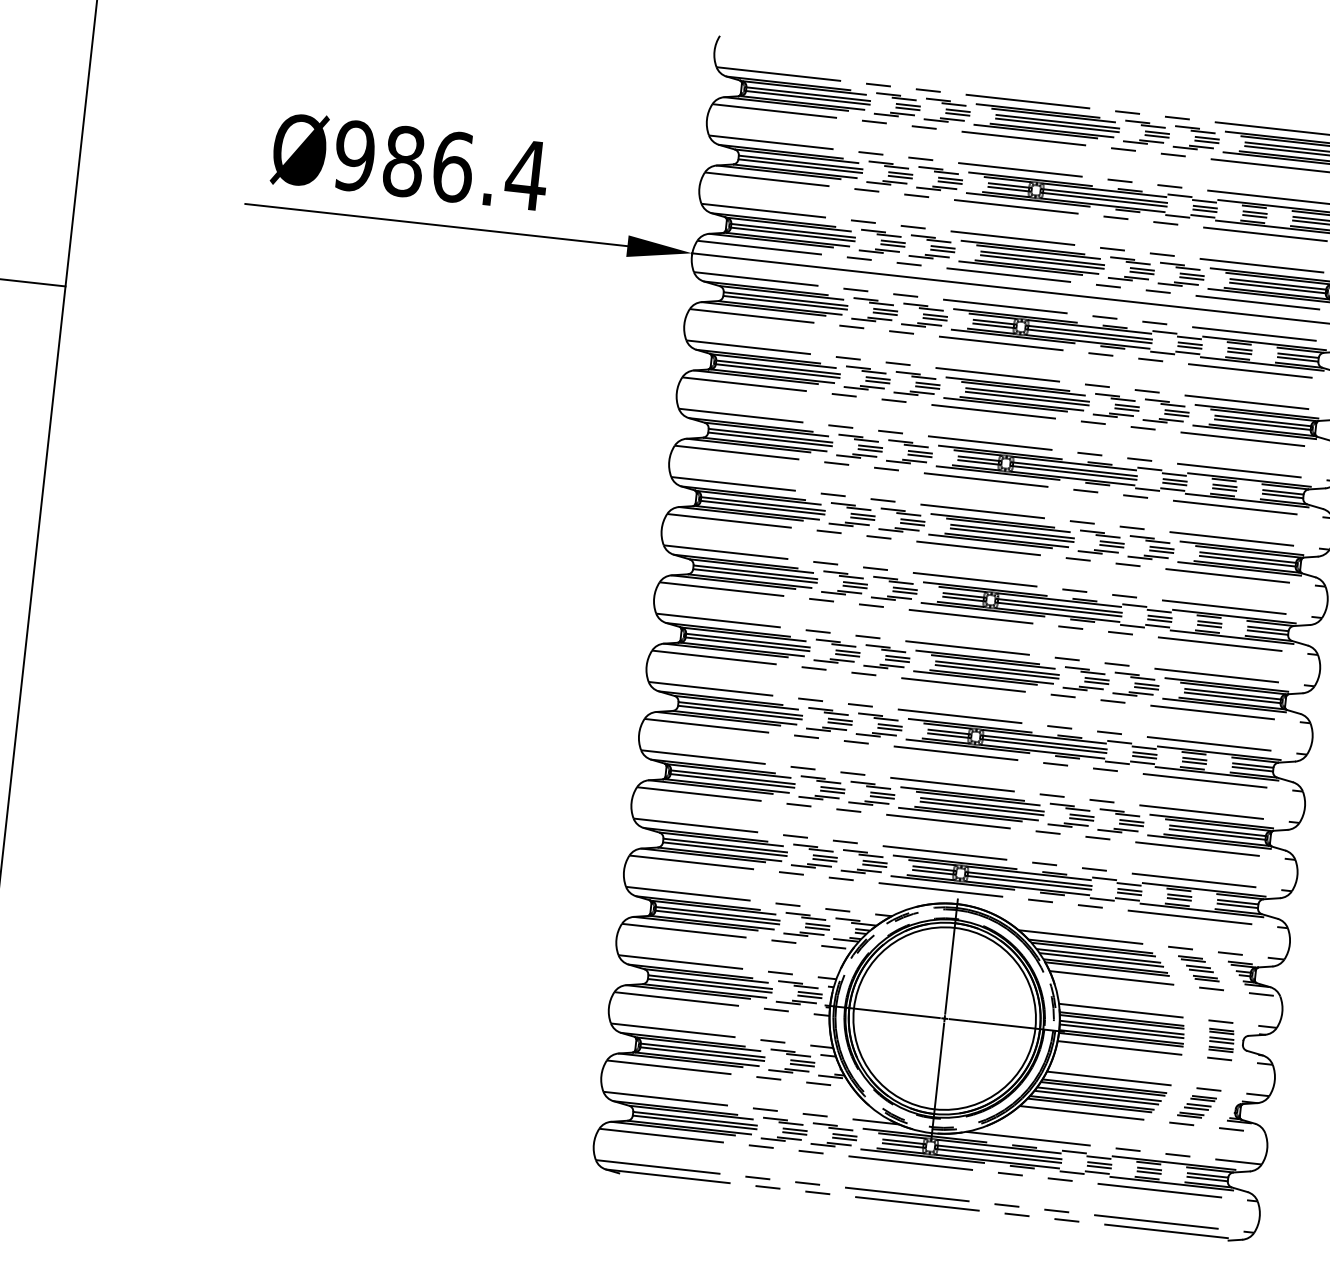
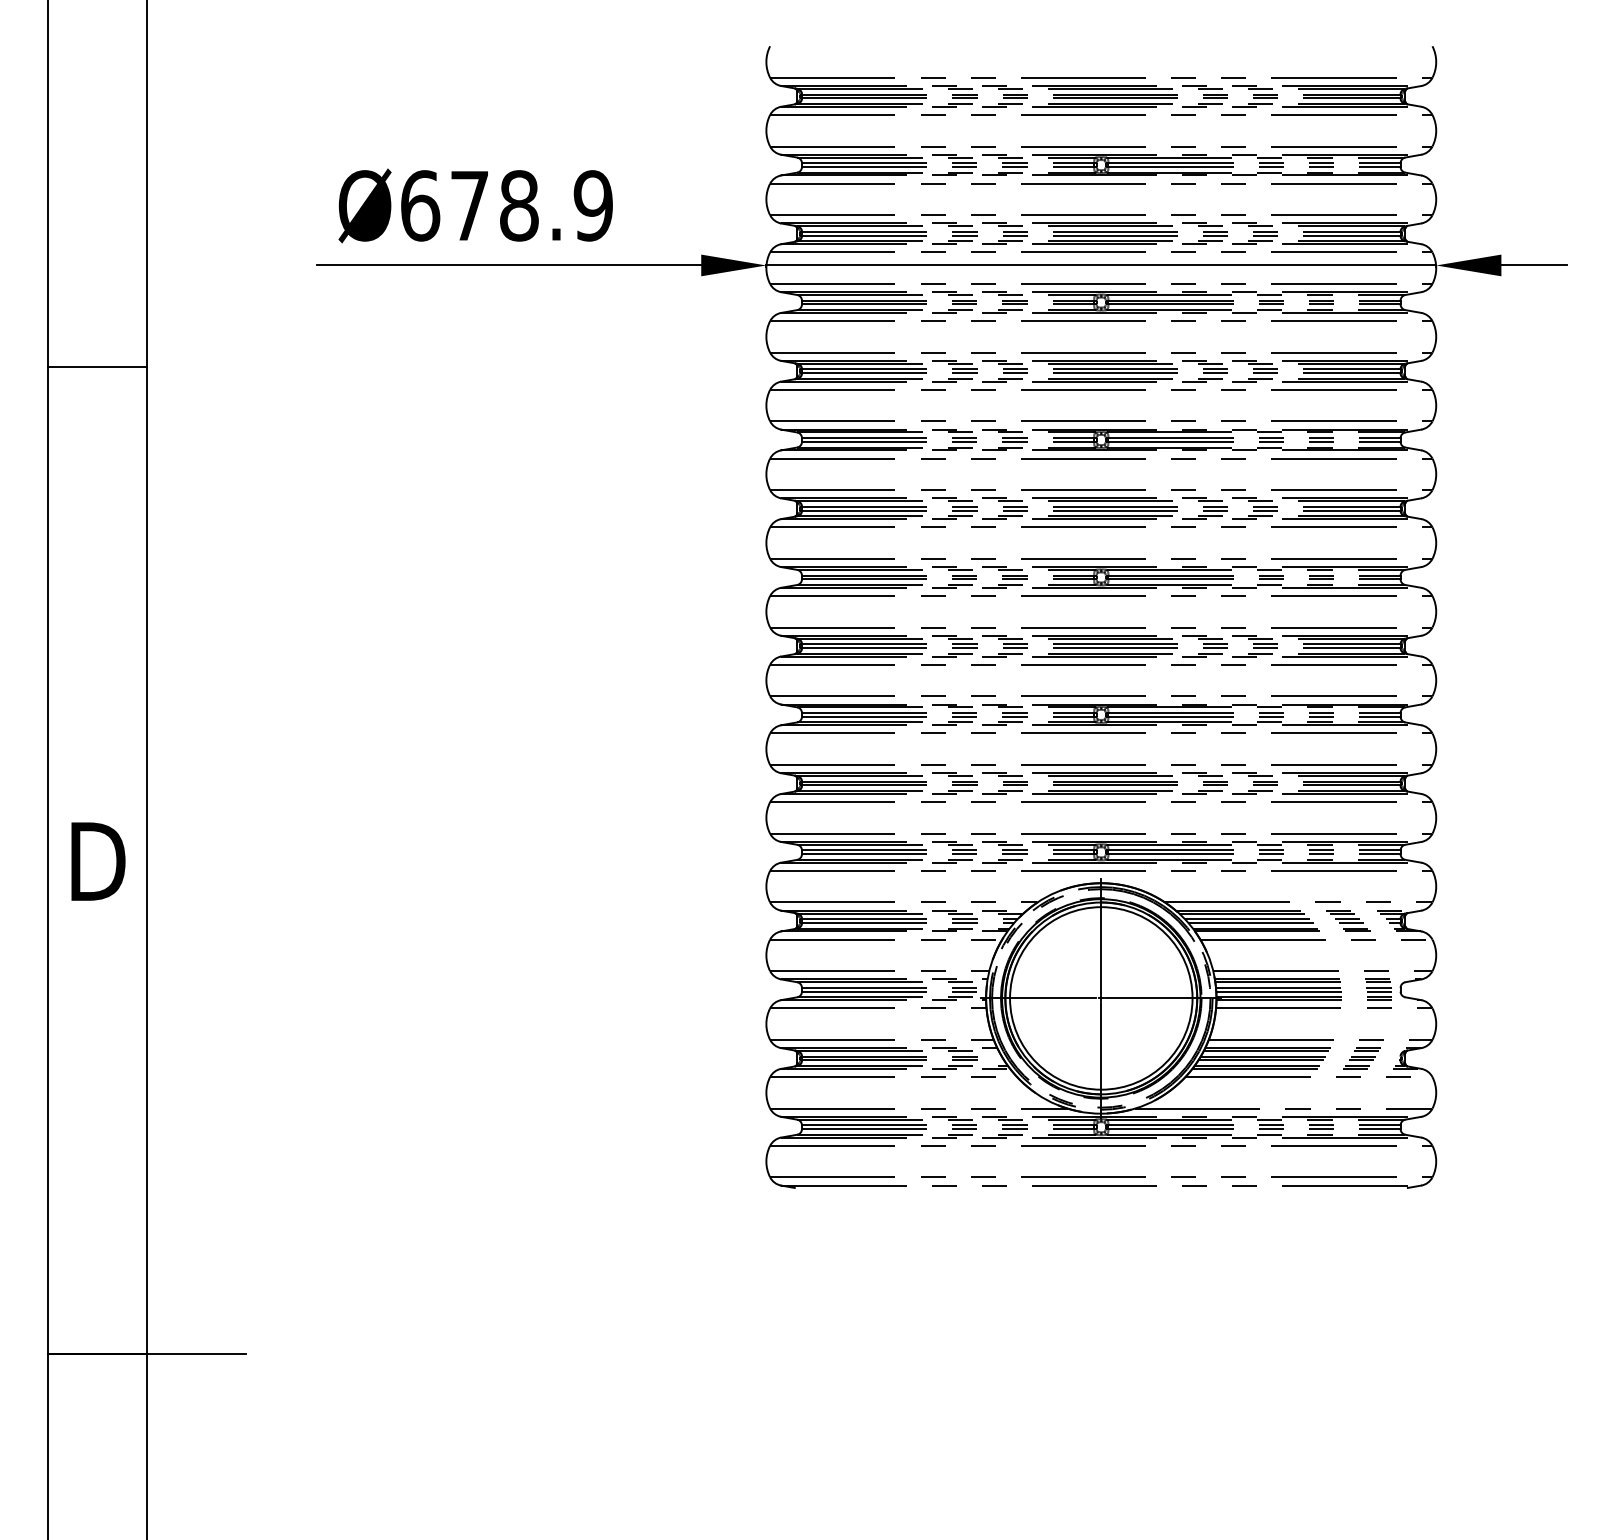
text: (440, 165) -> (506, 205), Ø986.4 -> Ø678.9

